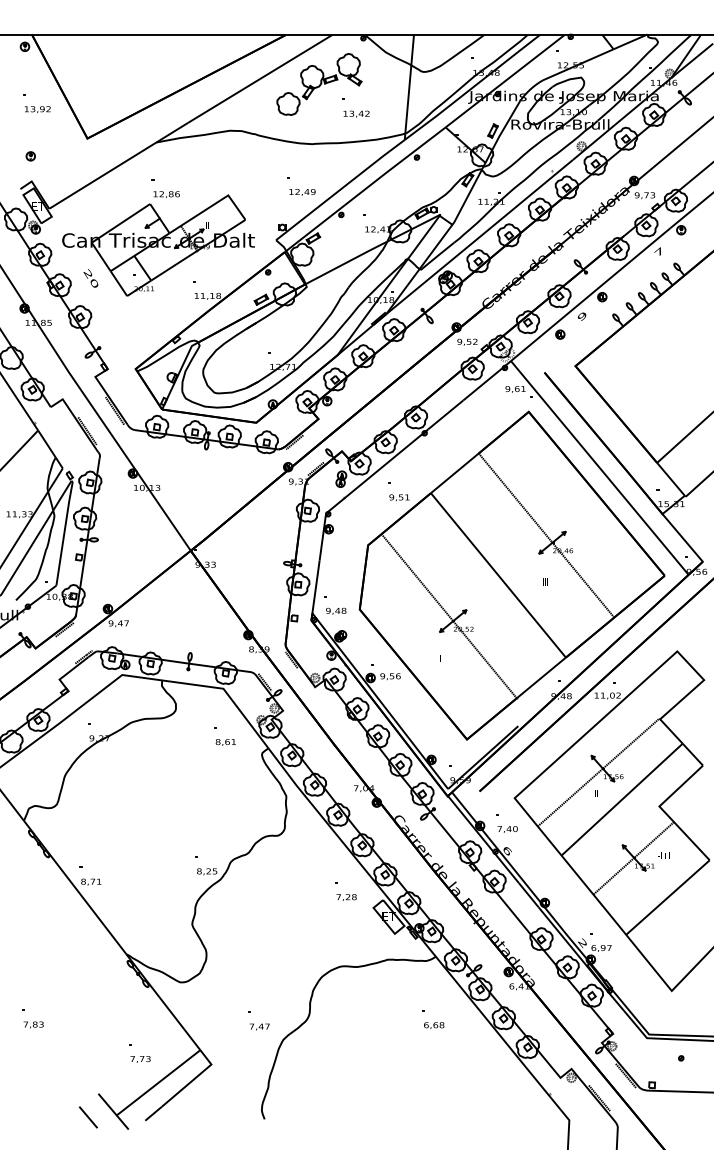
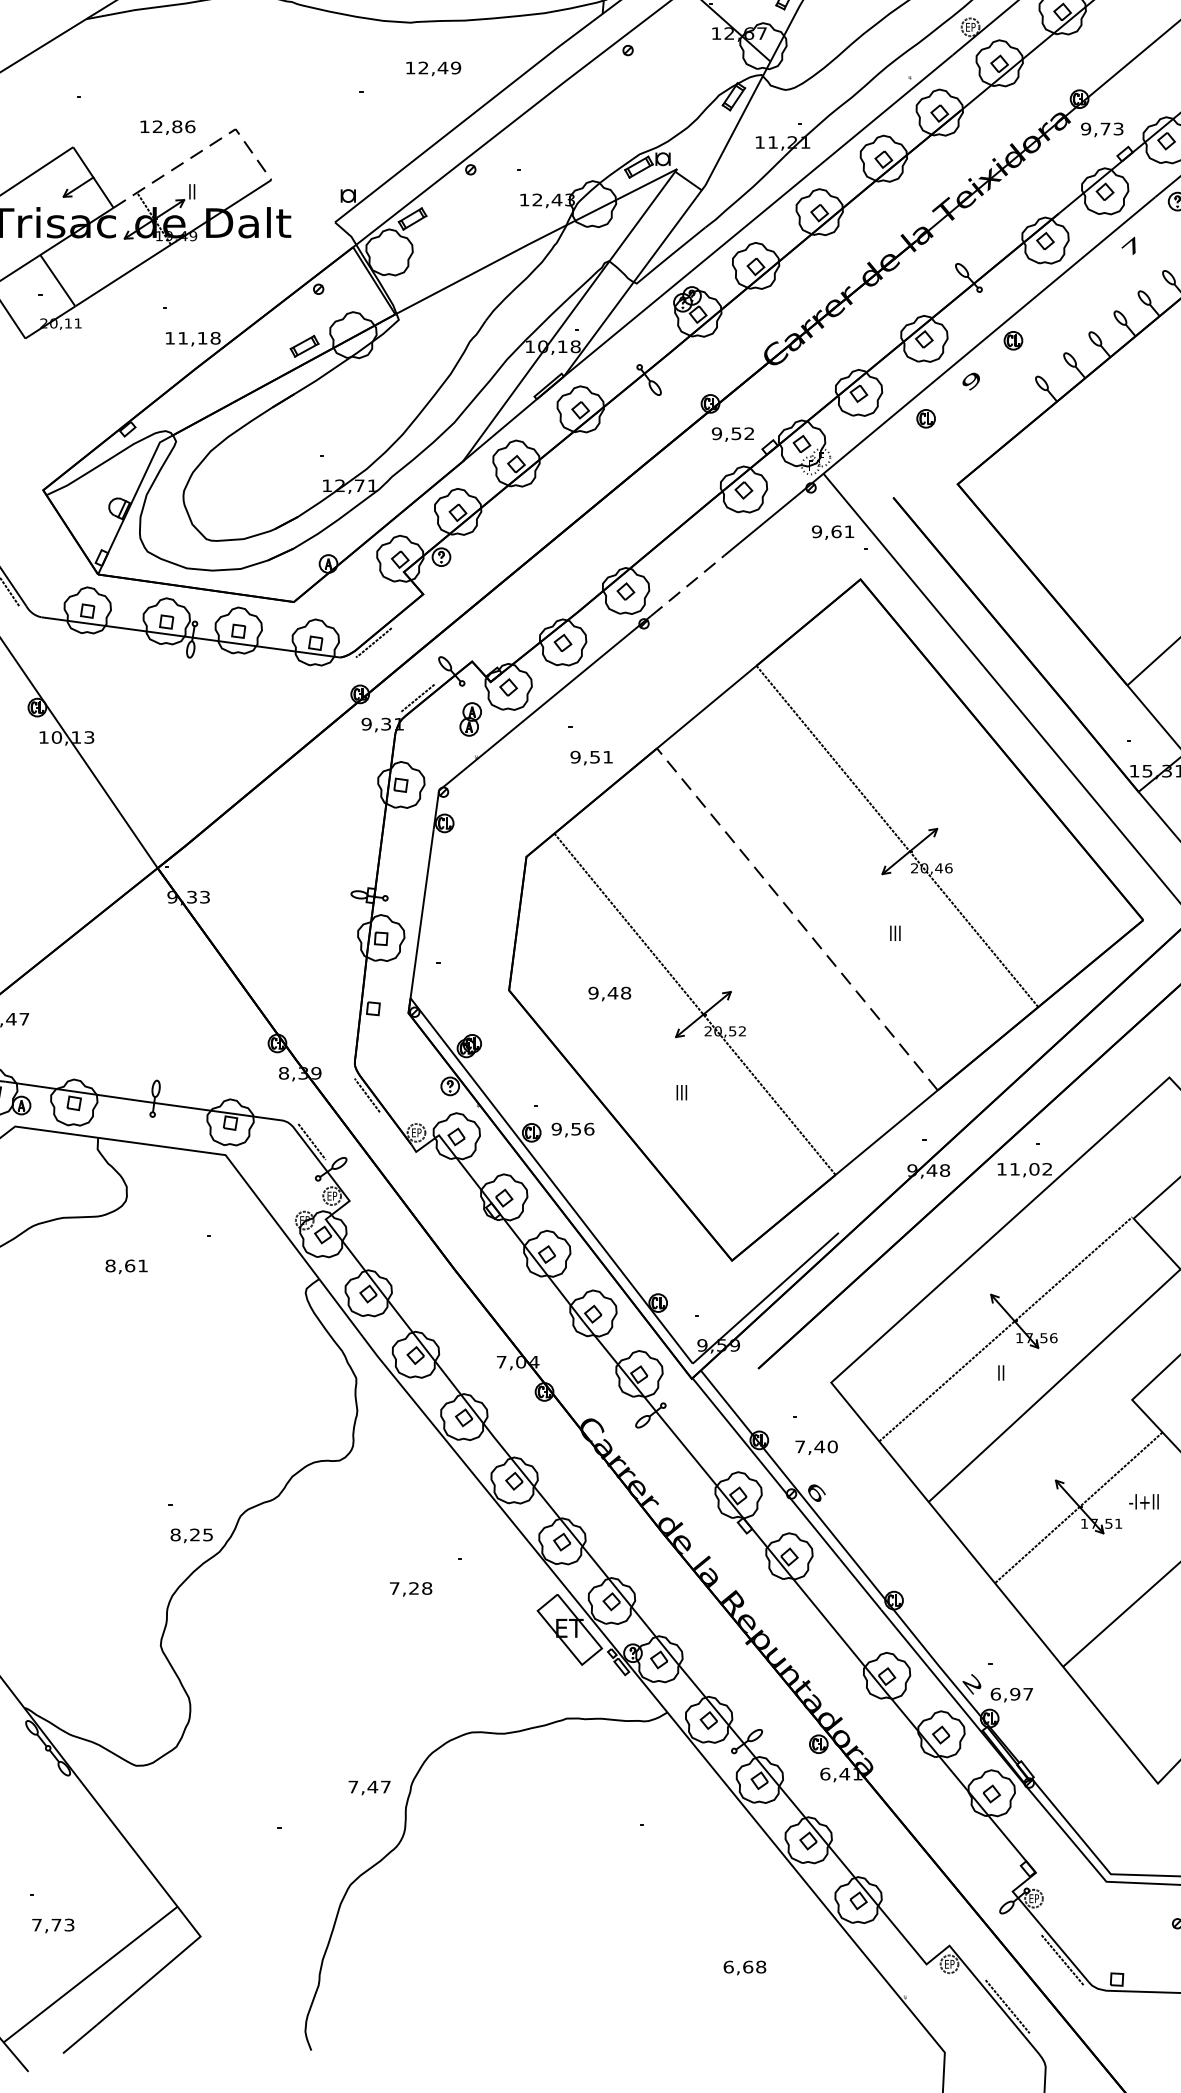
text: (302, 192) -> (433, 69), moved
text: (166, 194) -> (167, 127), moved
line: (212, 205) -> (202, 150), solid -> dashed
line: (445, 414) -> (687, 584), solid -> dashed
line: (498, 575) -> (797, 919), solid -> dashed
text: (336, 610) -> (610, 992), moved
text: (225, 742) -> (125, 1266), moved
text: (346, 897) -> (410, 1589), moved
text: (434, 1025) -> (745, 1967), moved
text: (259, 1026) -> (369, 1786), moved

